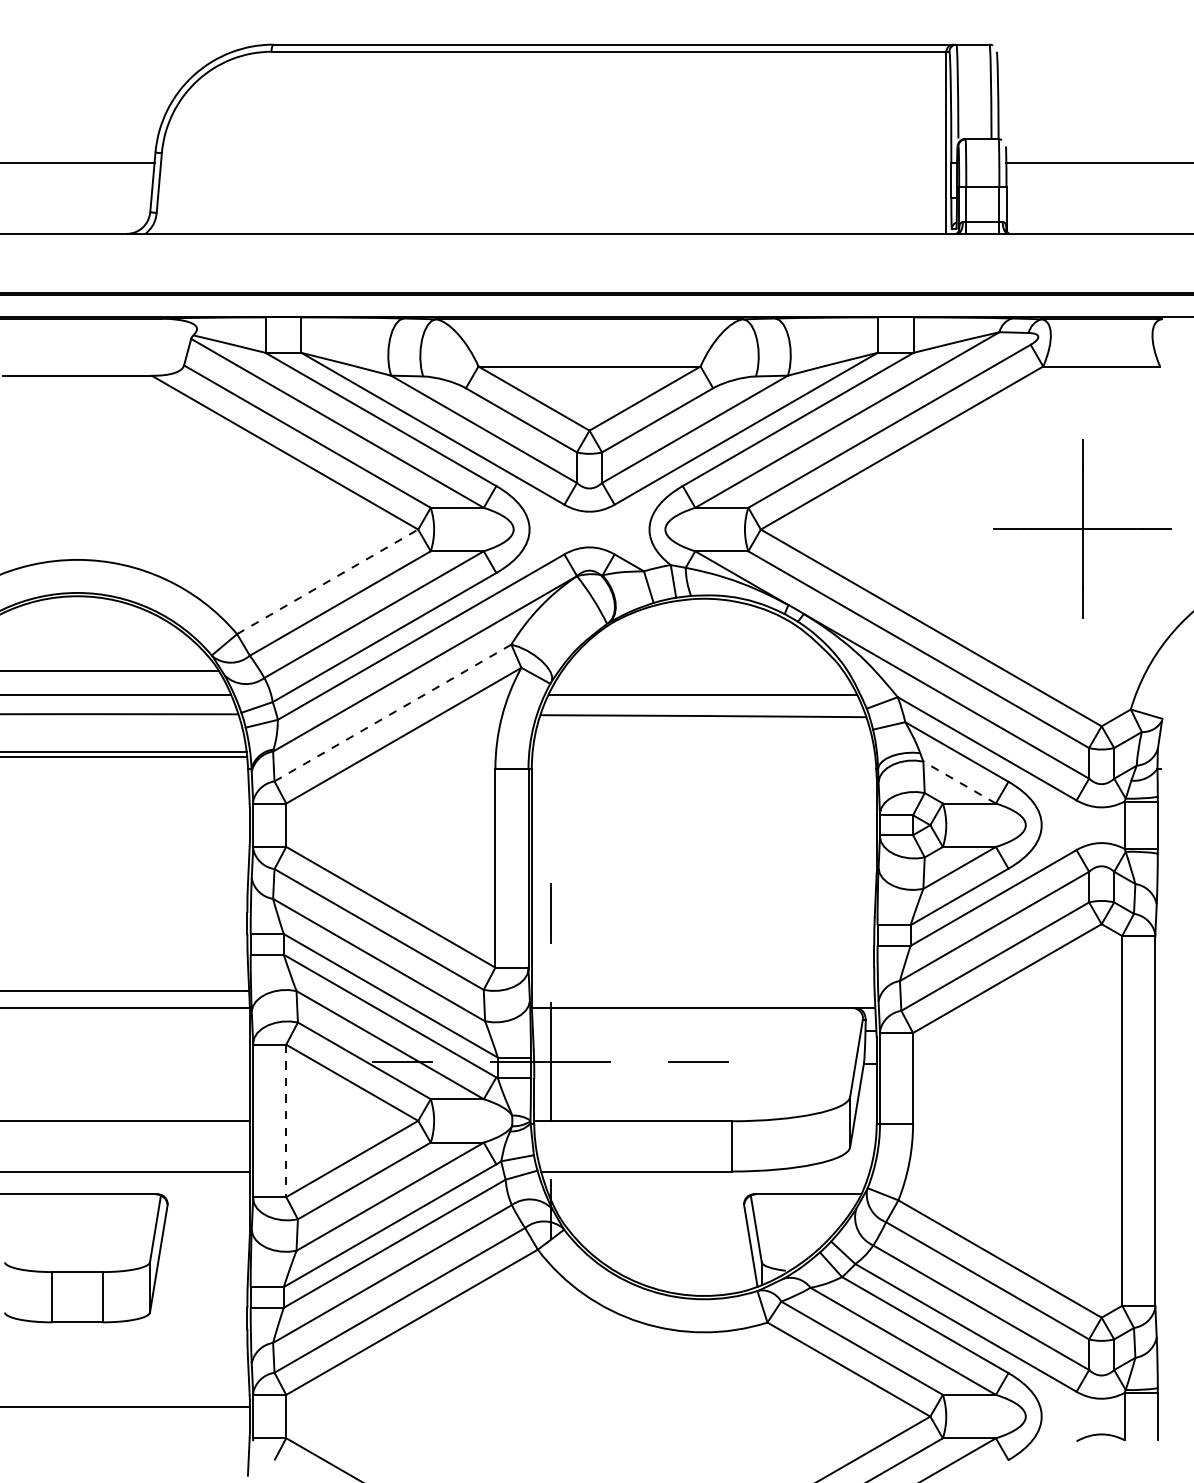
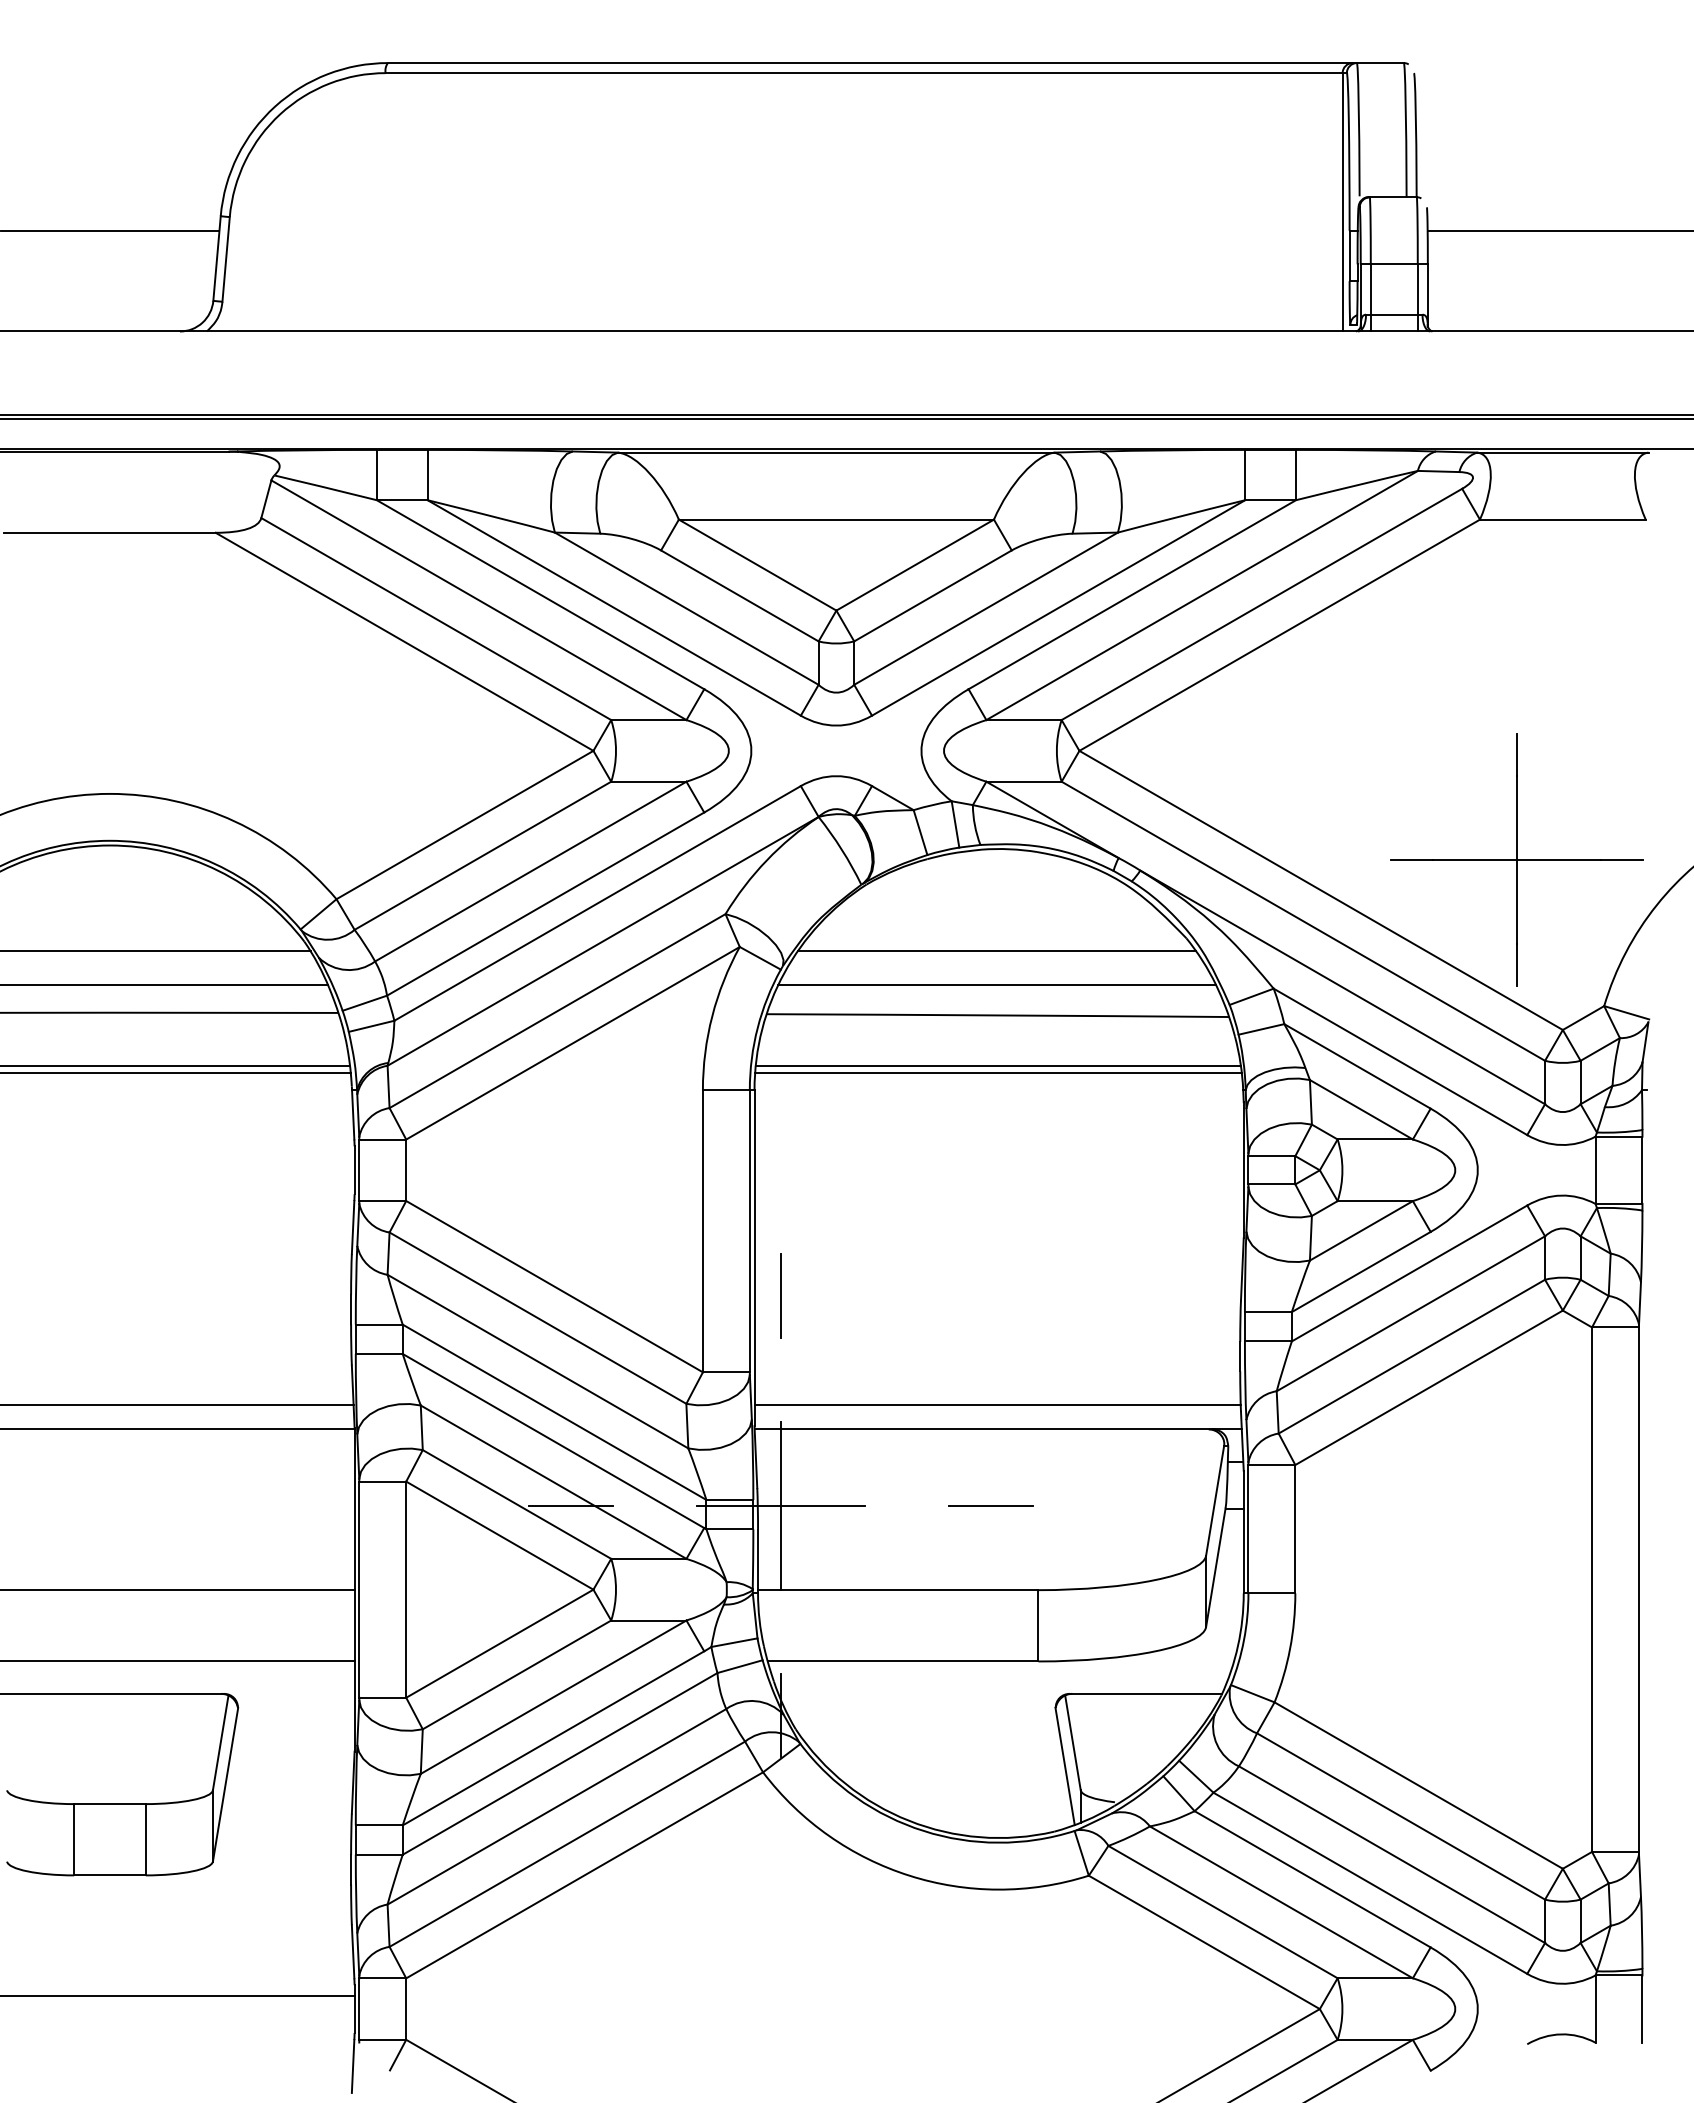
part: (1082, 528) -> (1516, 859), moved
line: (328, 581) -> (465, 824), dashed -> solid
line: (702, 671) -> (996, 951), added
line: (392, 713) -> (557, 1011), dashed -> solid
line: (703, 752) -> (997, 1066), added
line: (703, 757) -> (998, 1073), added
line: (959, 782) -> (1360, 1109), dashed -> solid
line: (703, 991) -> (997, 1405), added
line: (286, 1121) -> (406, 1590), dashed -> solid

